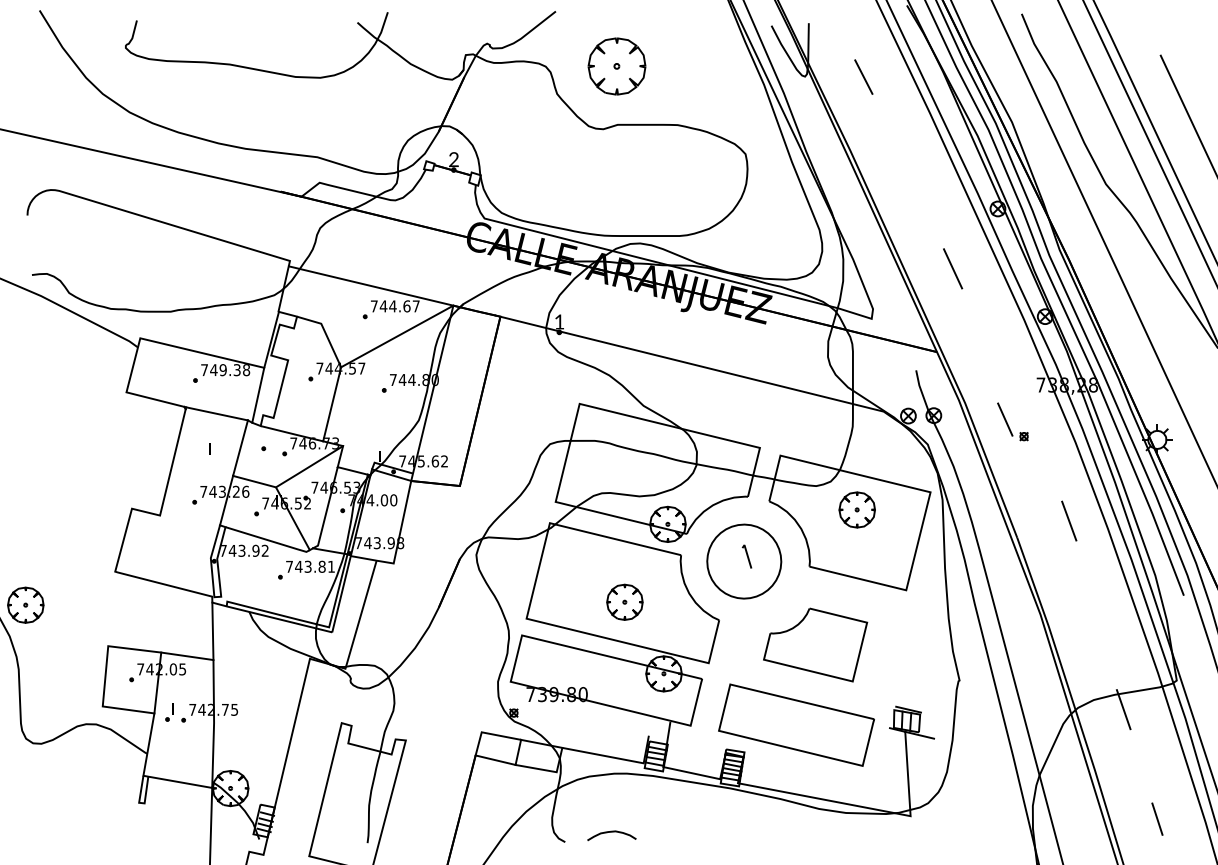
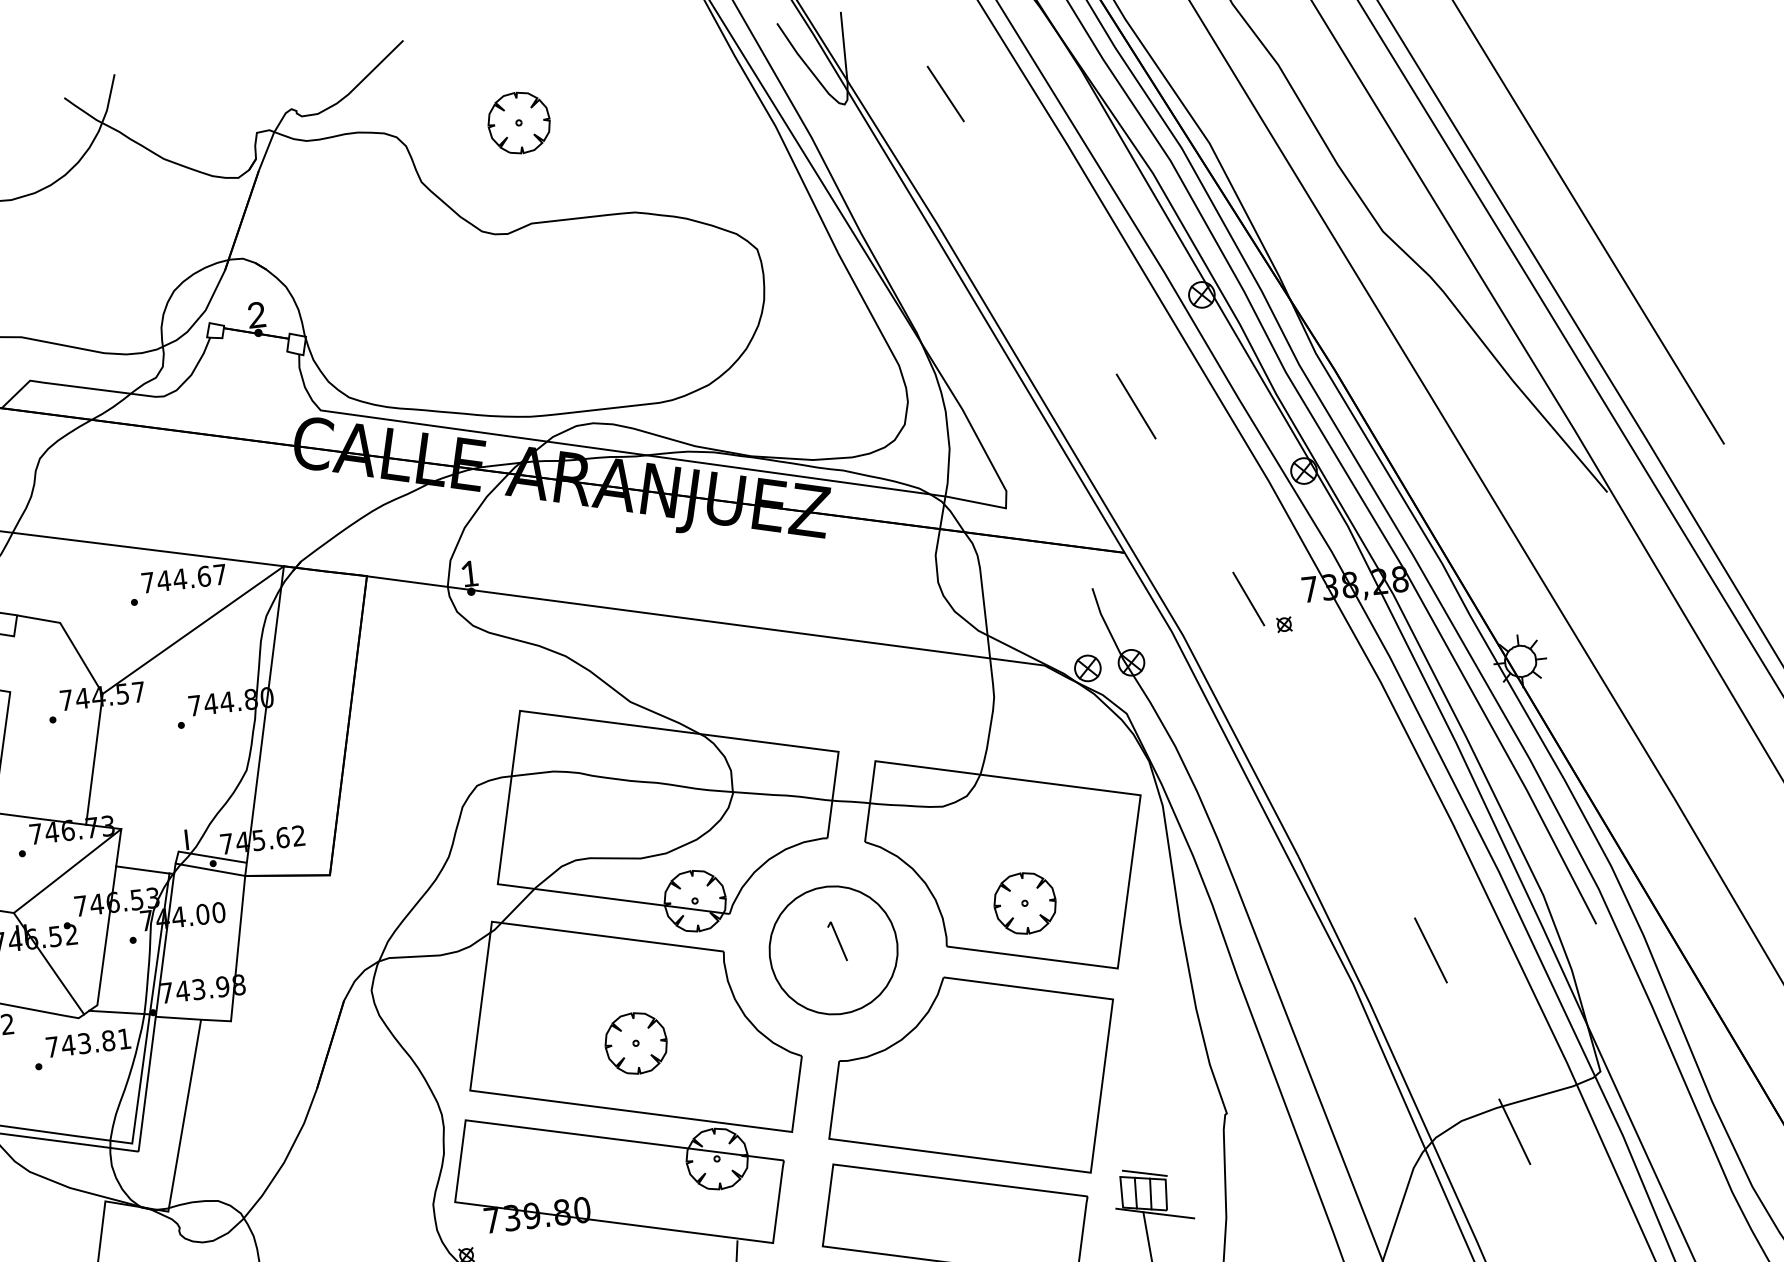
part: (616, 65) -> (518, 121), size x0.62
part: (1012, 421) -> (1261, 600), moved
part: (856, 509) -> (1023, 902), moved
line: (1069, 520) -> (1431, 949), moved
part: (815, 644) -> (972, 1079), size x1.67

